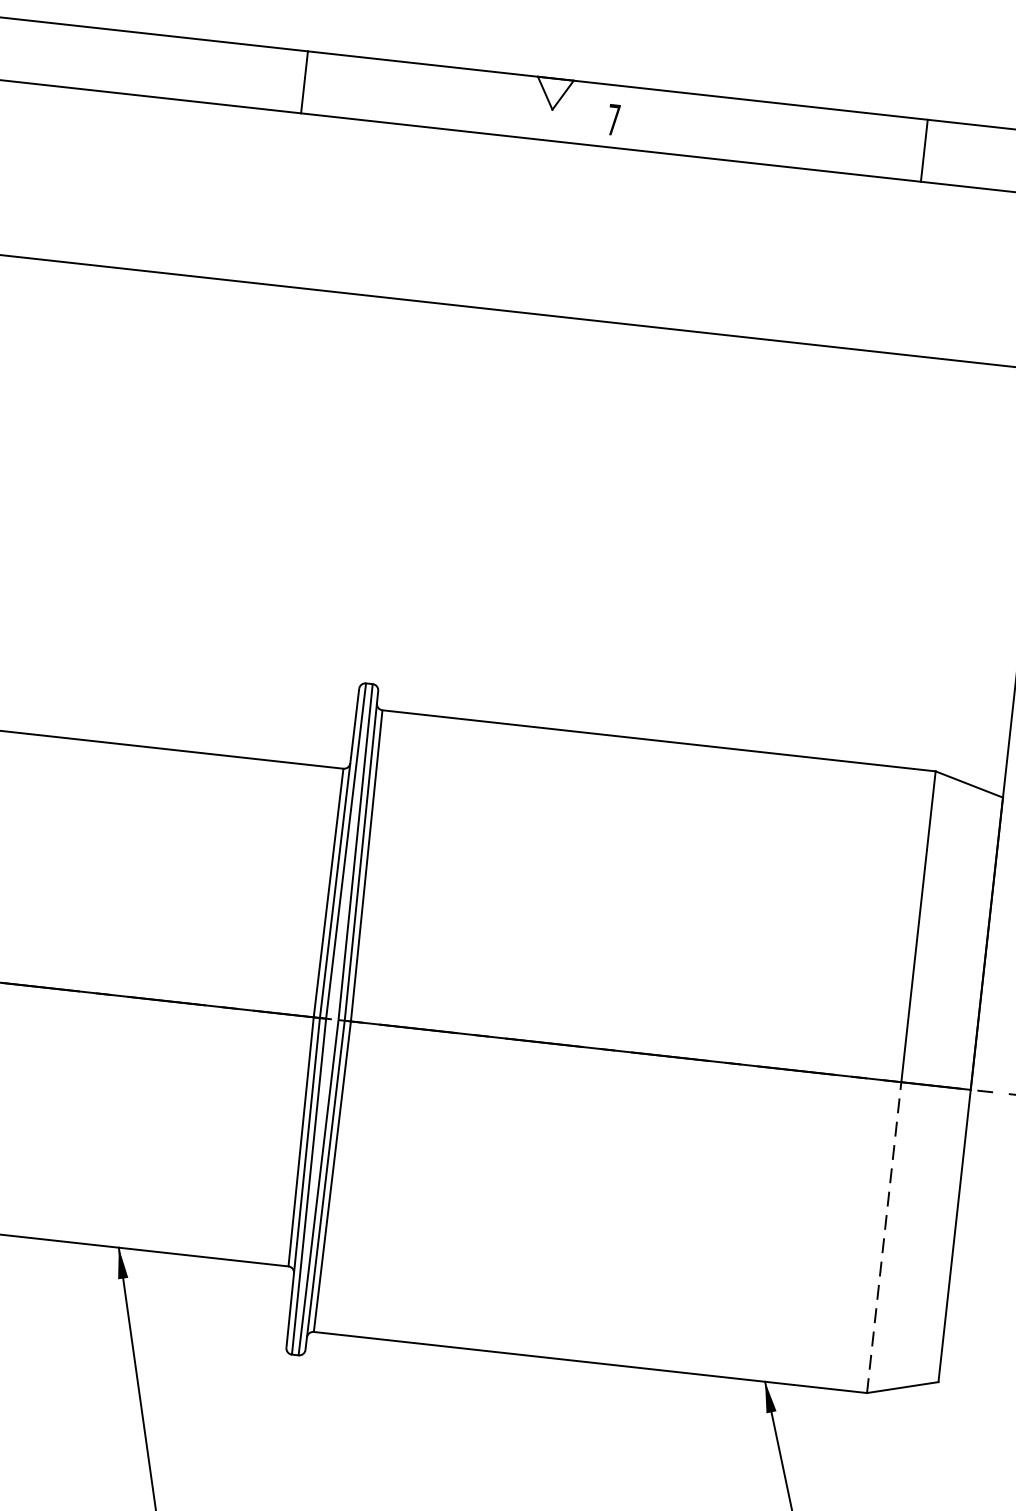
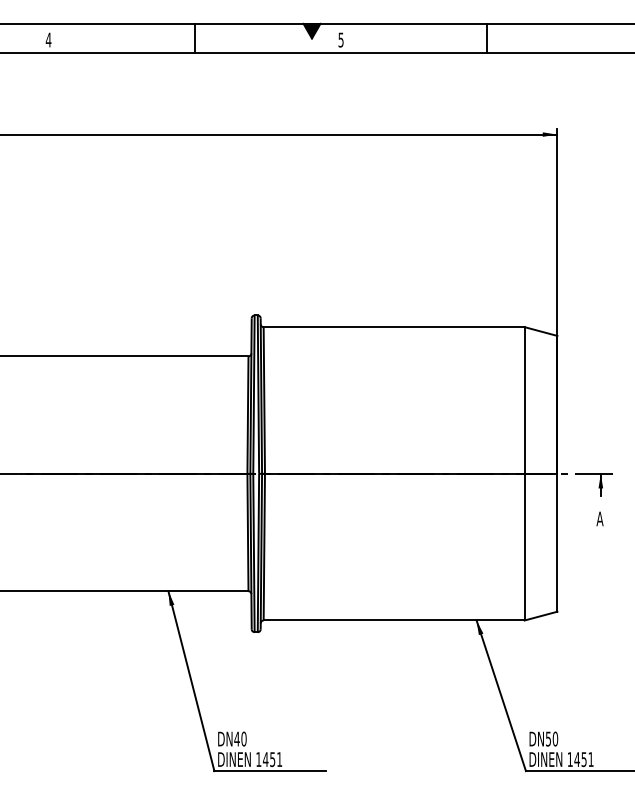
fill: (553, 92) -> (311, 30), added
text: (612, 118) -> (340, 39), 7 -> 5
line: (883, 1236) -> (524, 546), dashed -> solid

